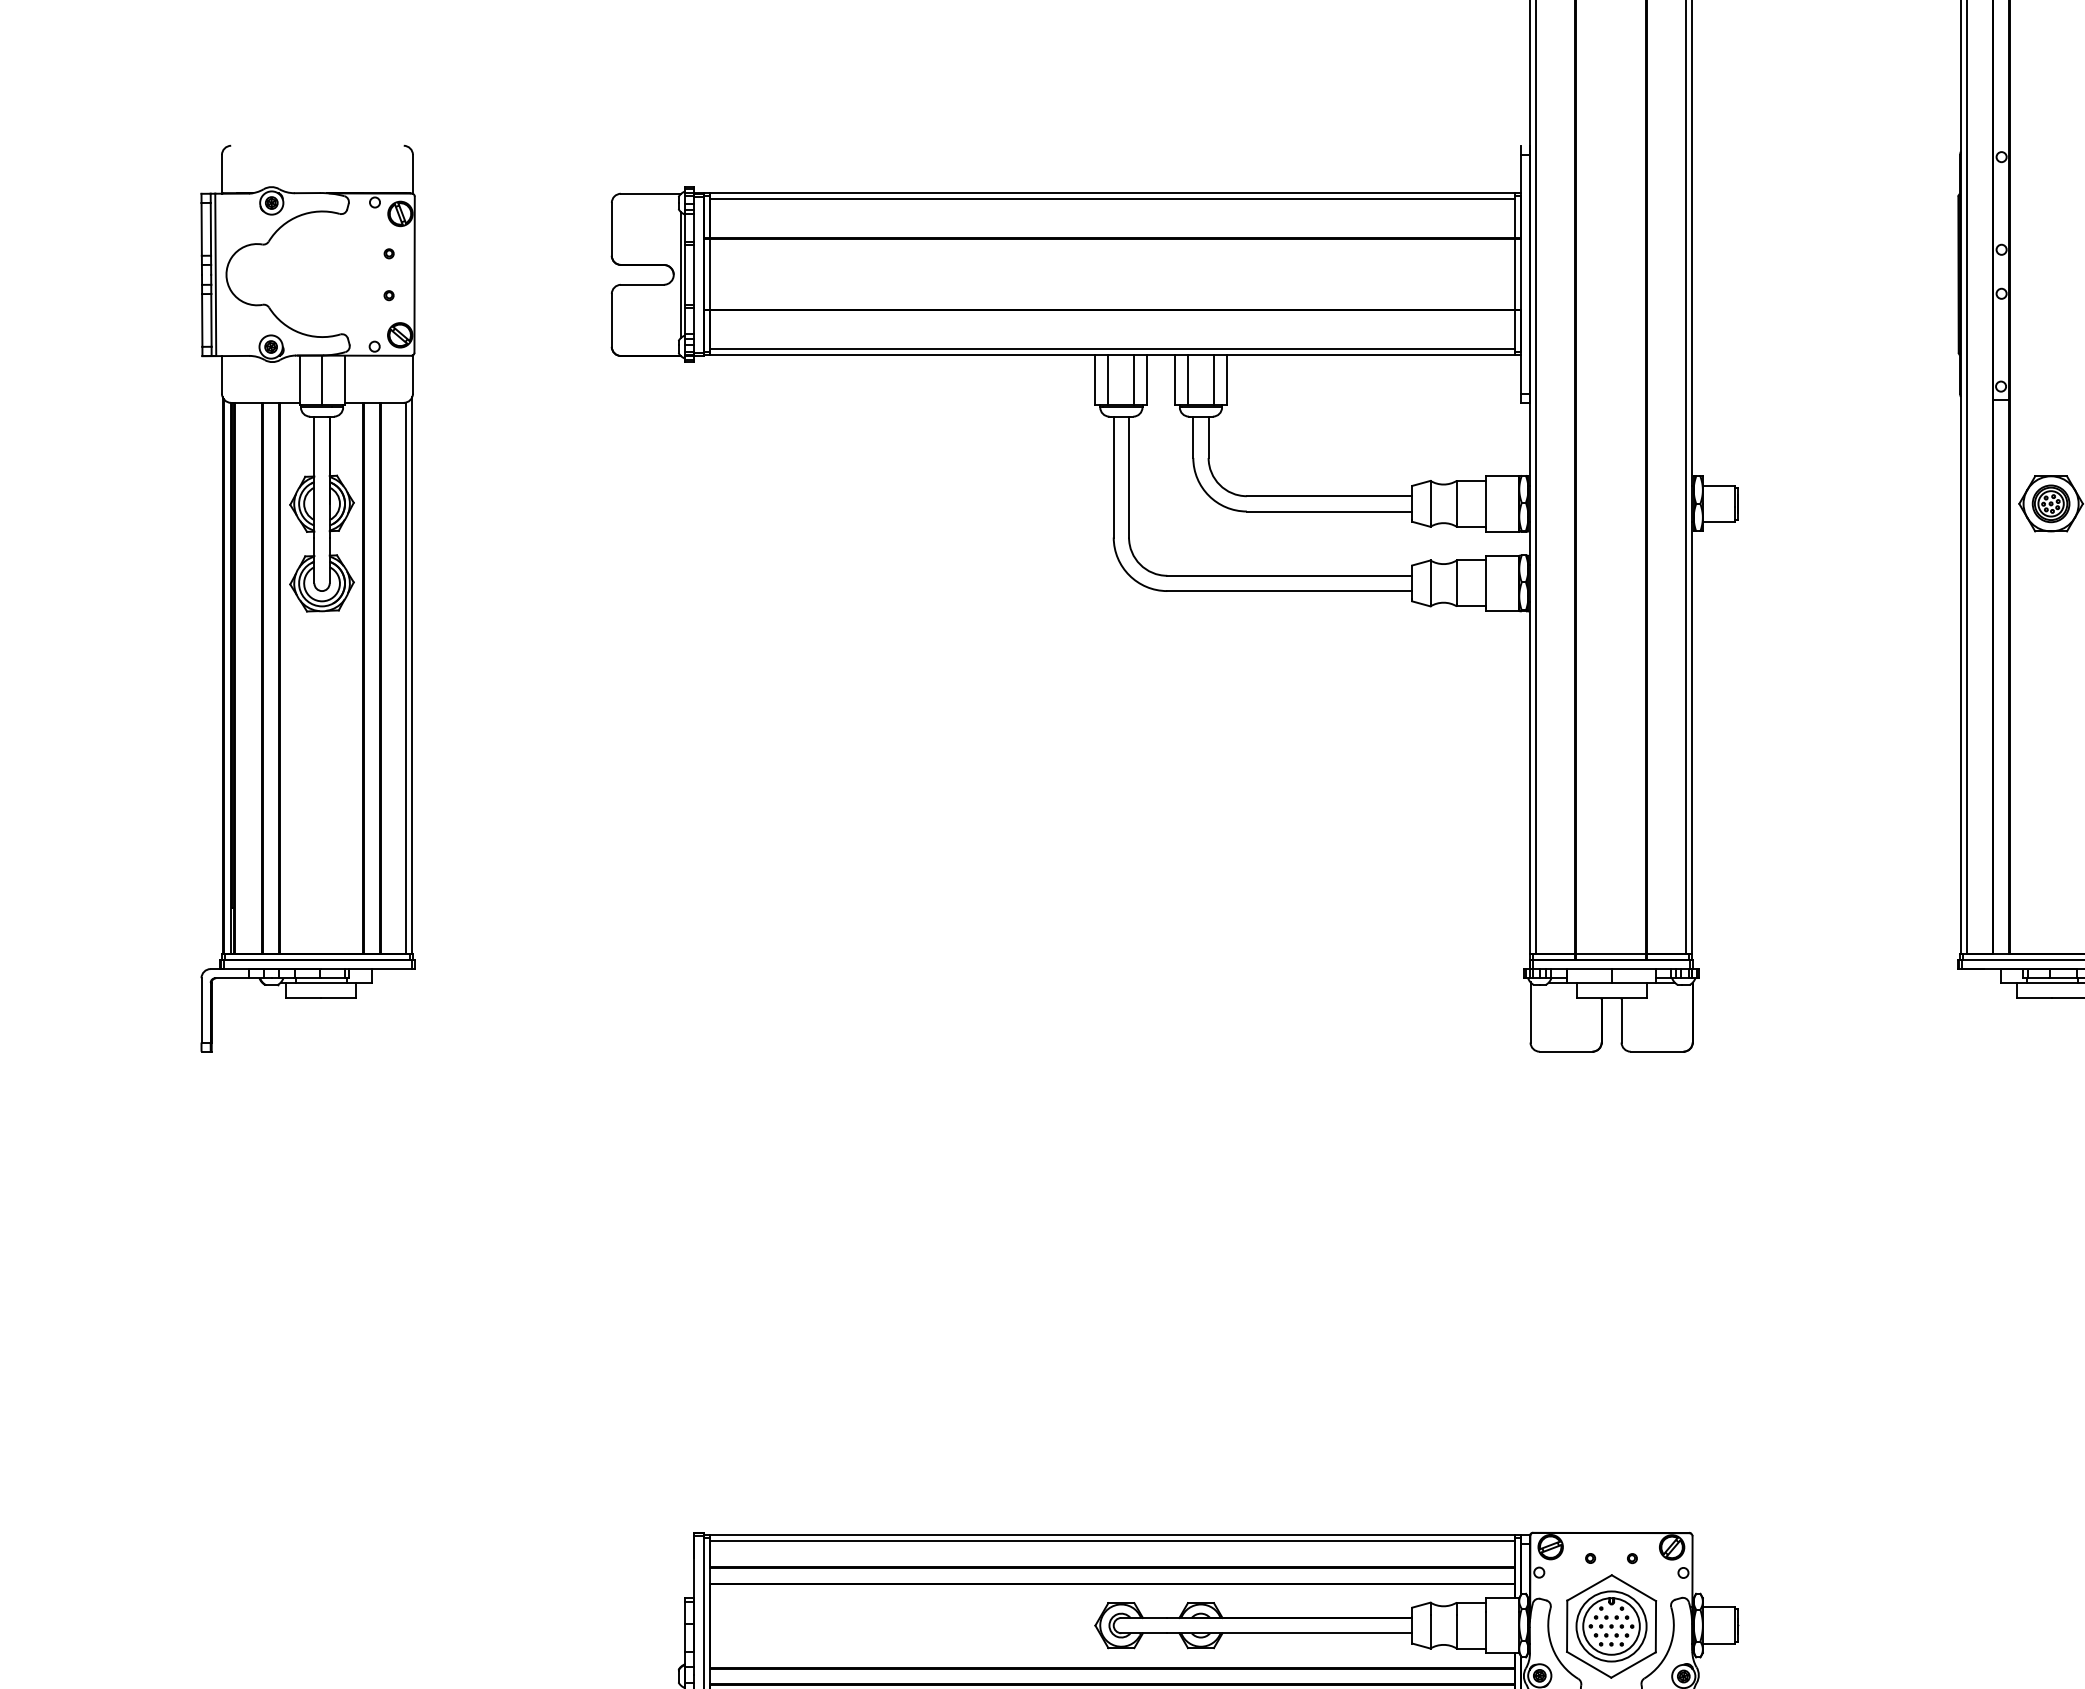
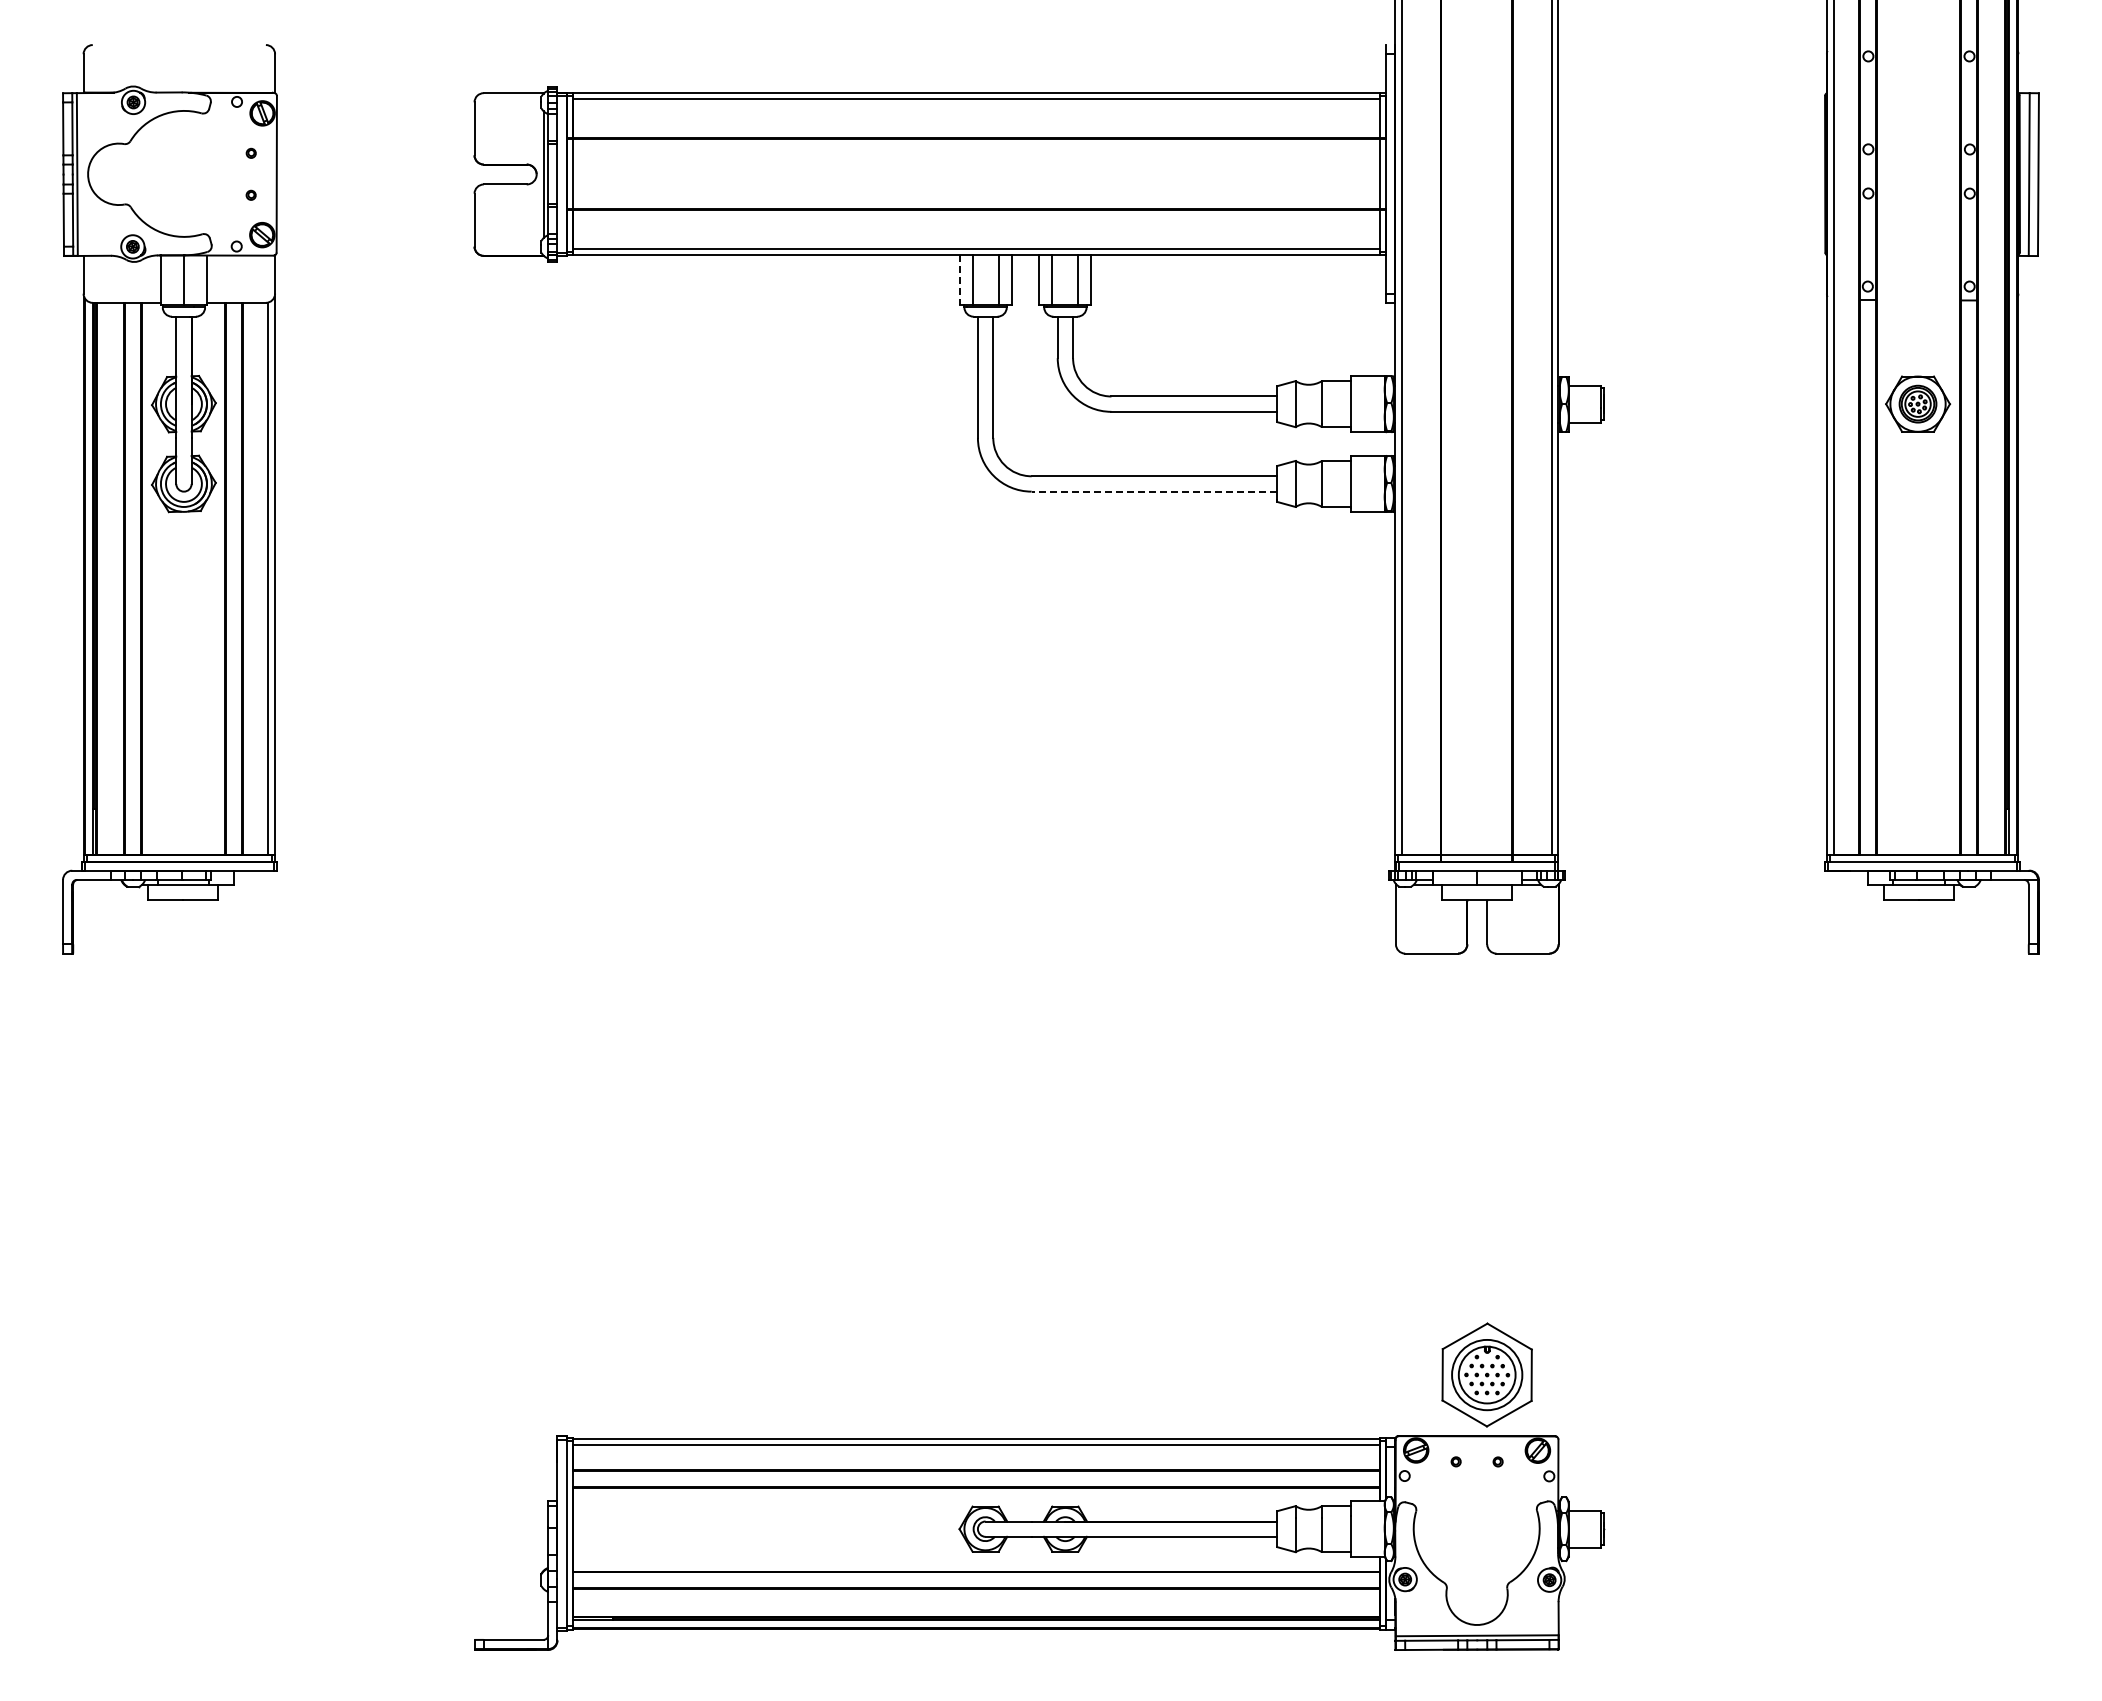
line: (1095, 380) -> (959, 280), solid -> dashed
line: (1289, 590) -> (1154, 491), solid -> dashed
part: (1610, 1625) -> (1486, 1374), moved

